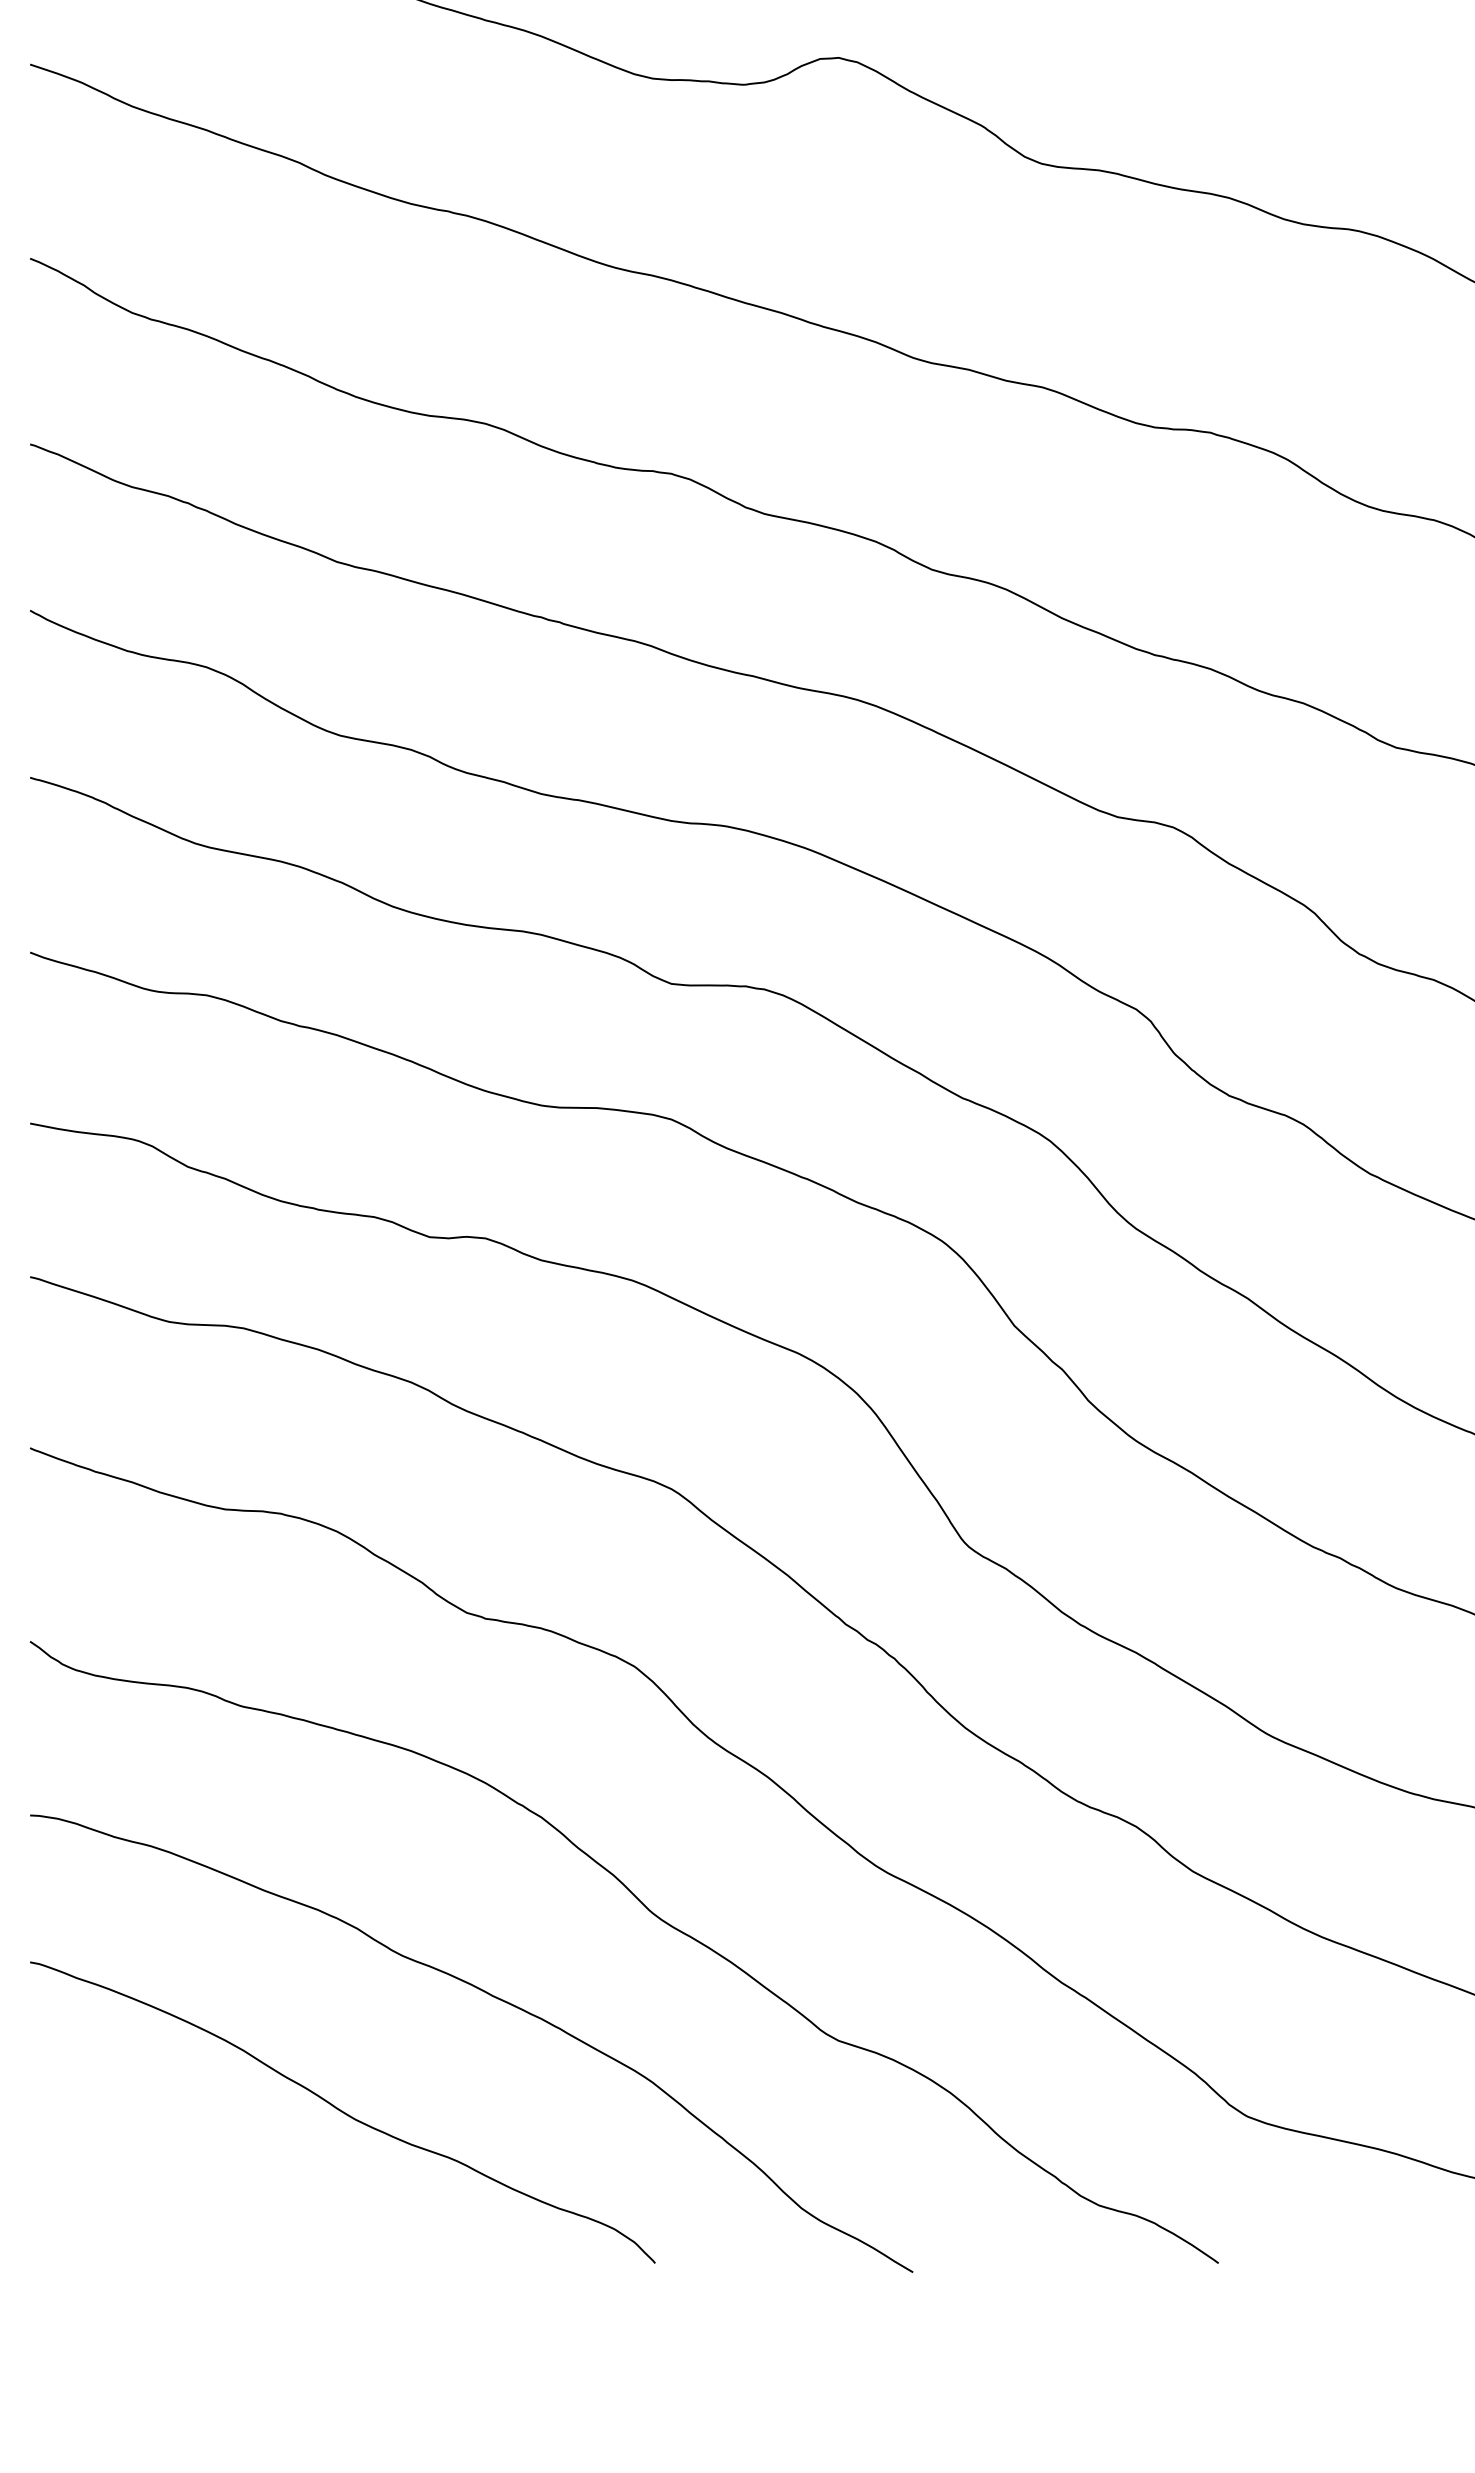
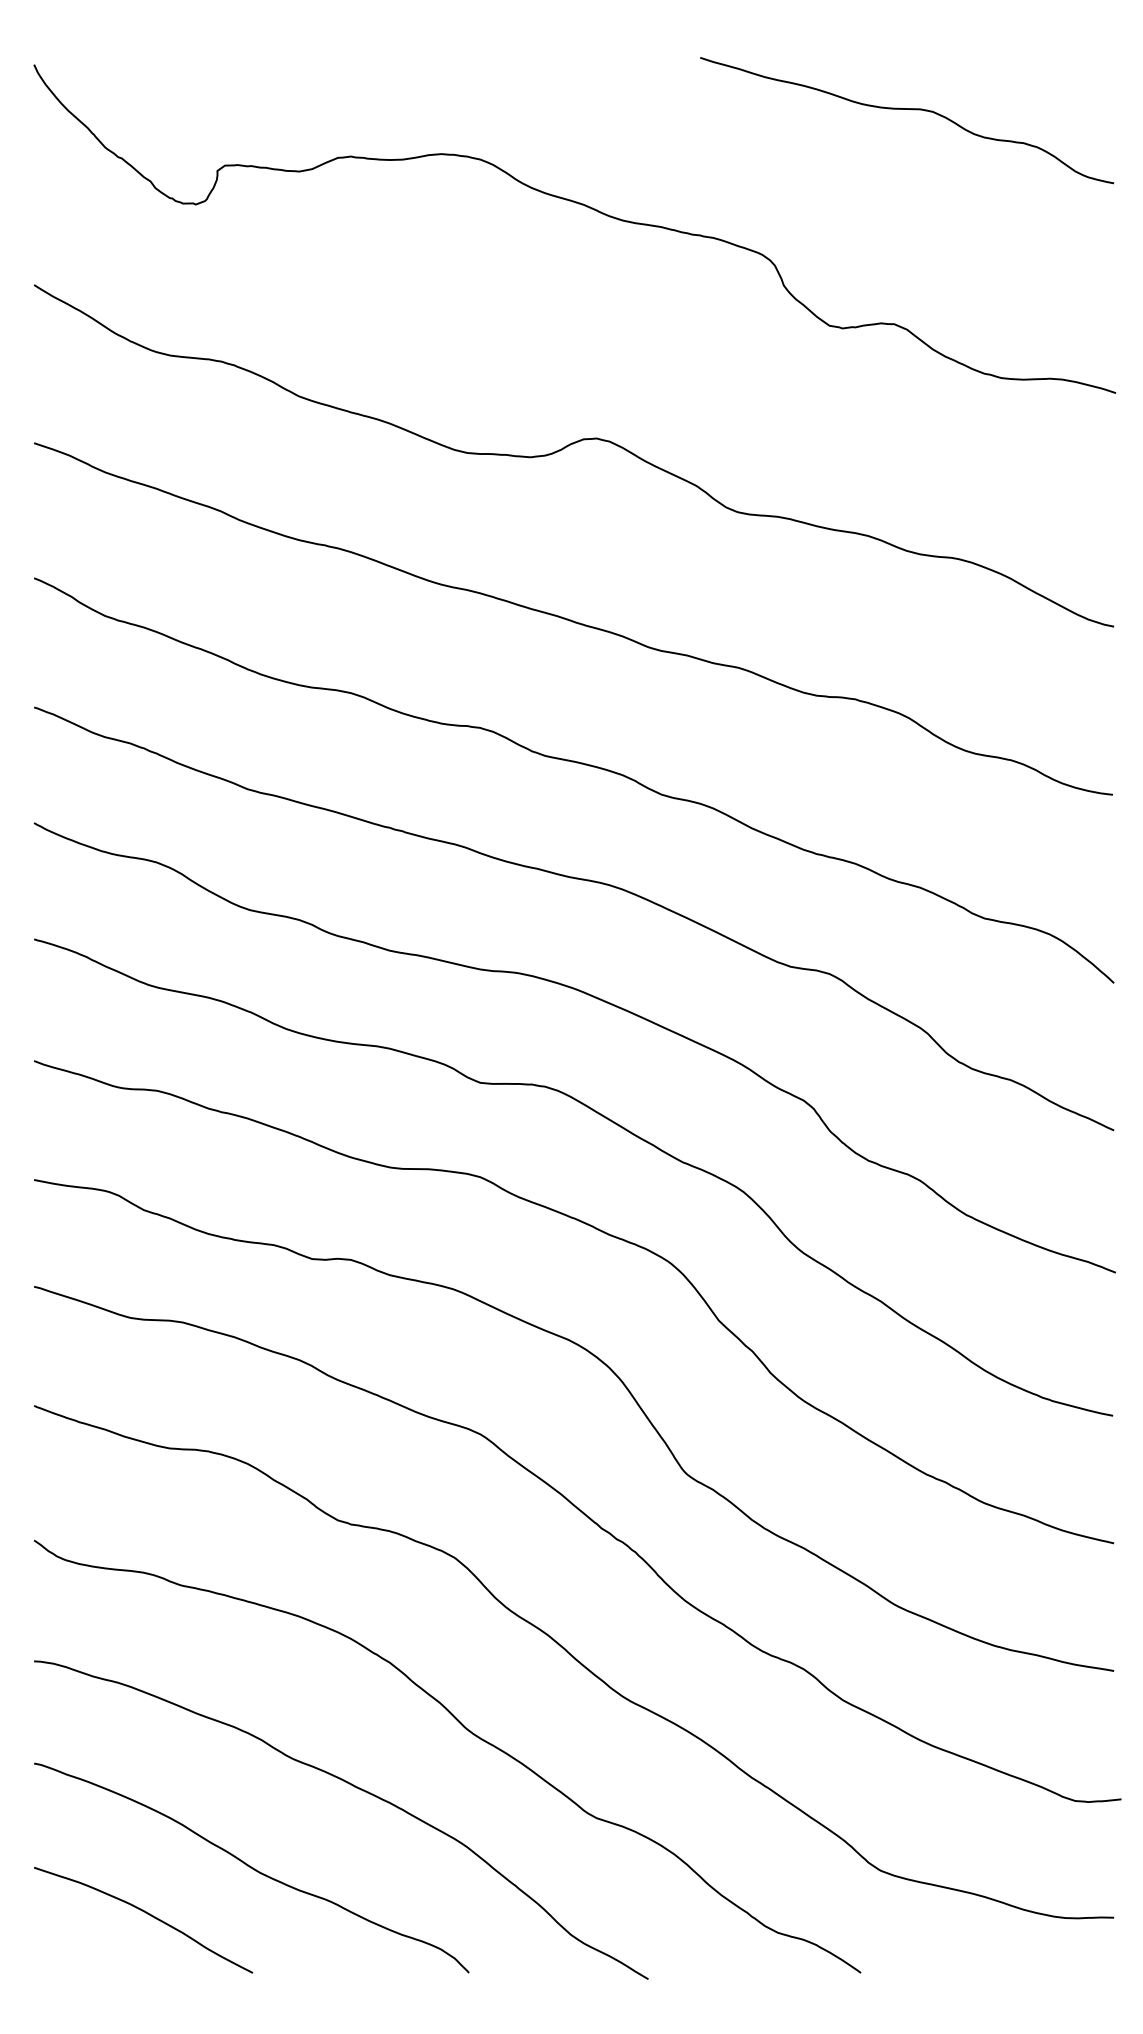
curve: (190, 2177) -> (145, 1913), added

